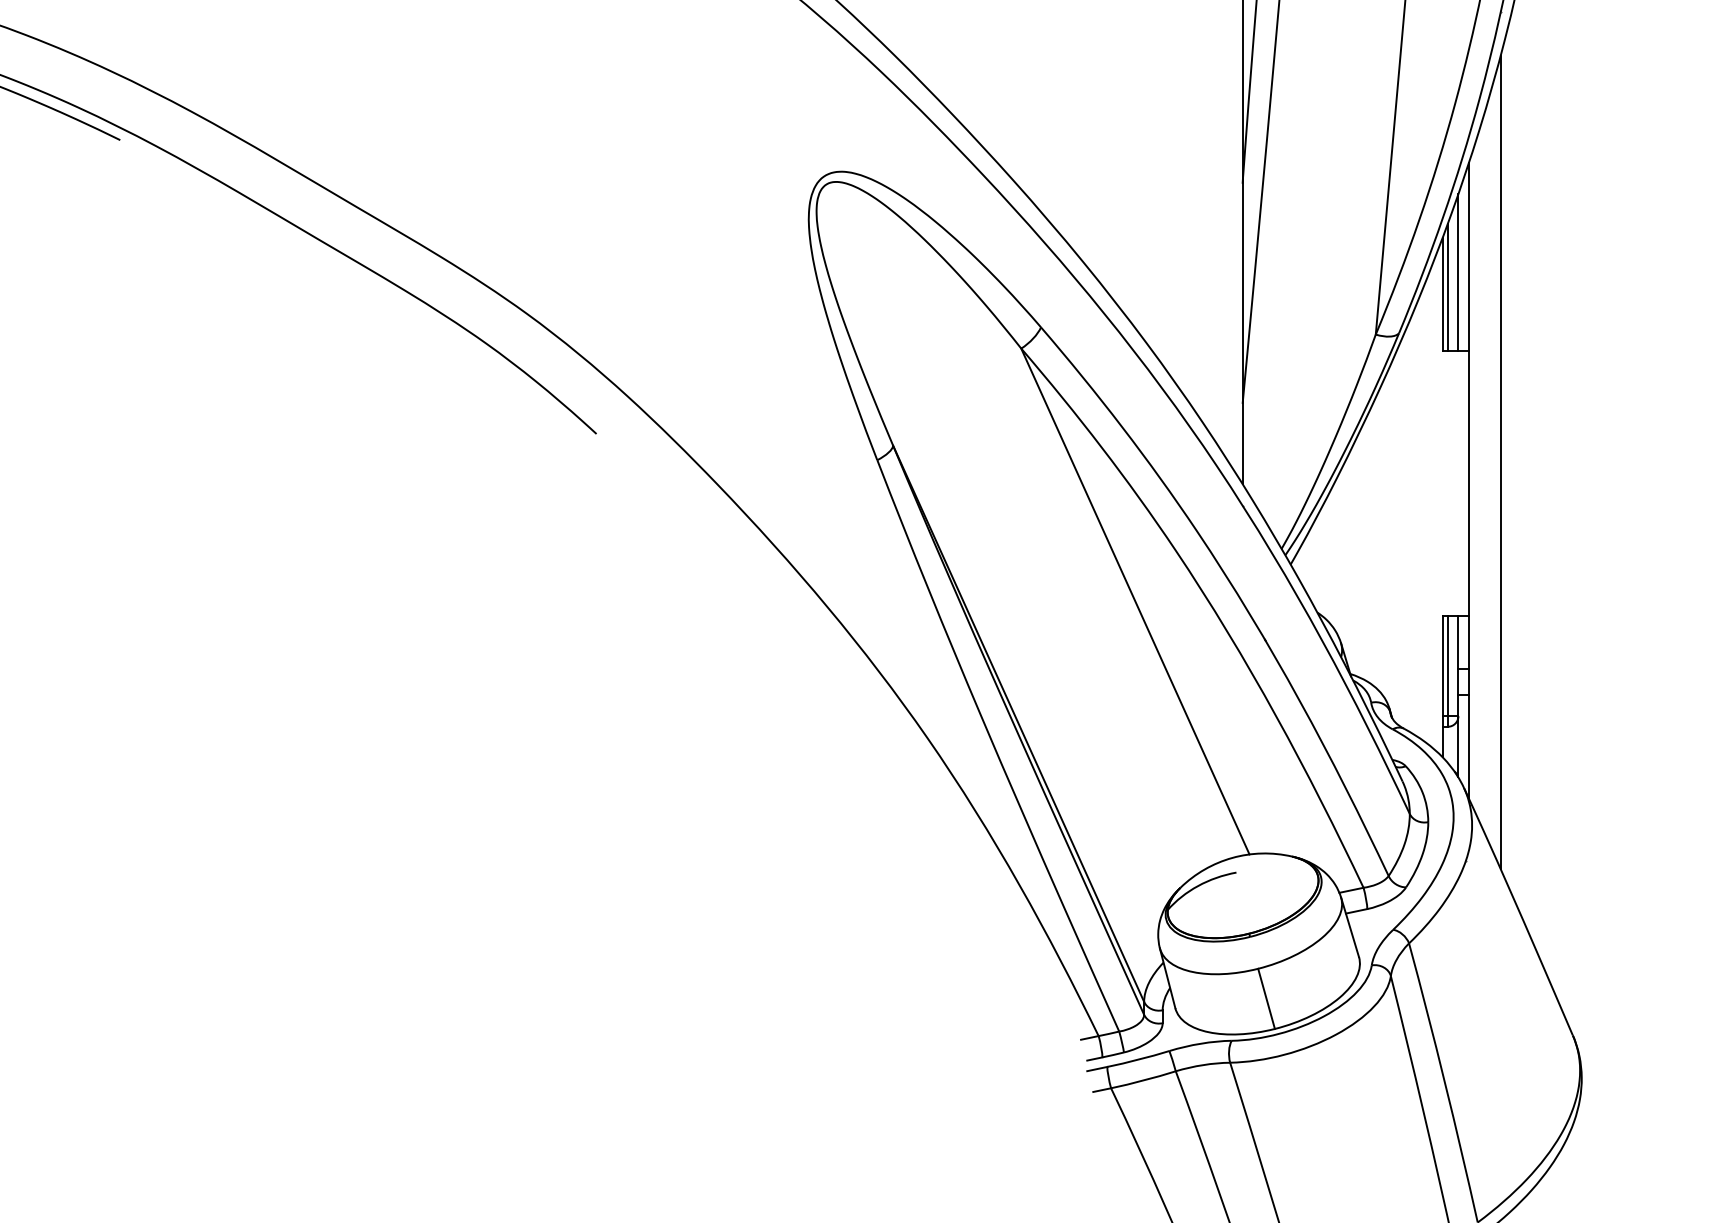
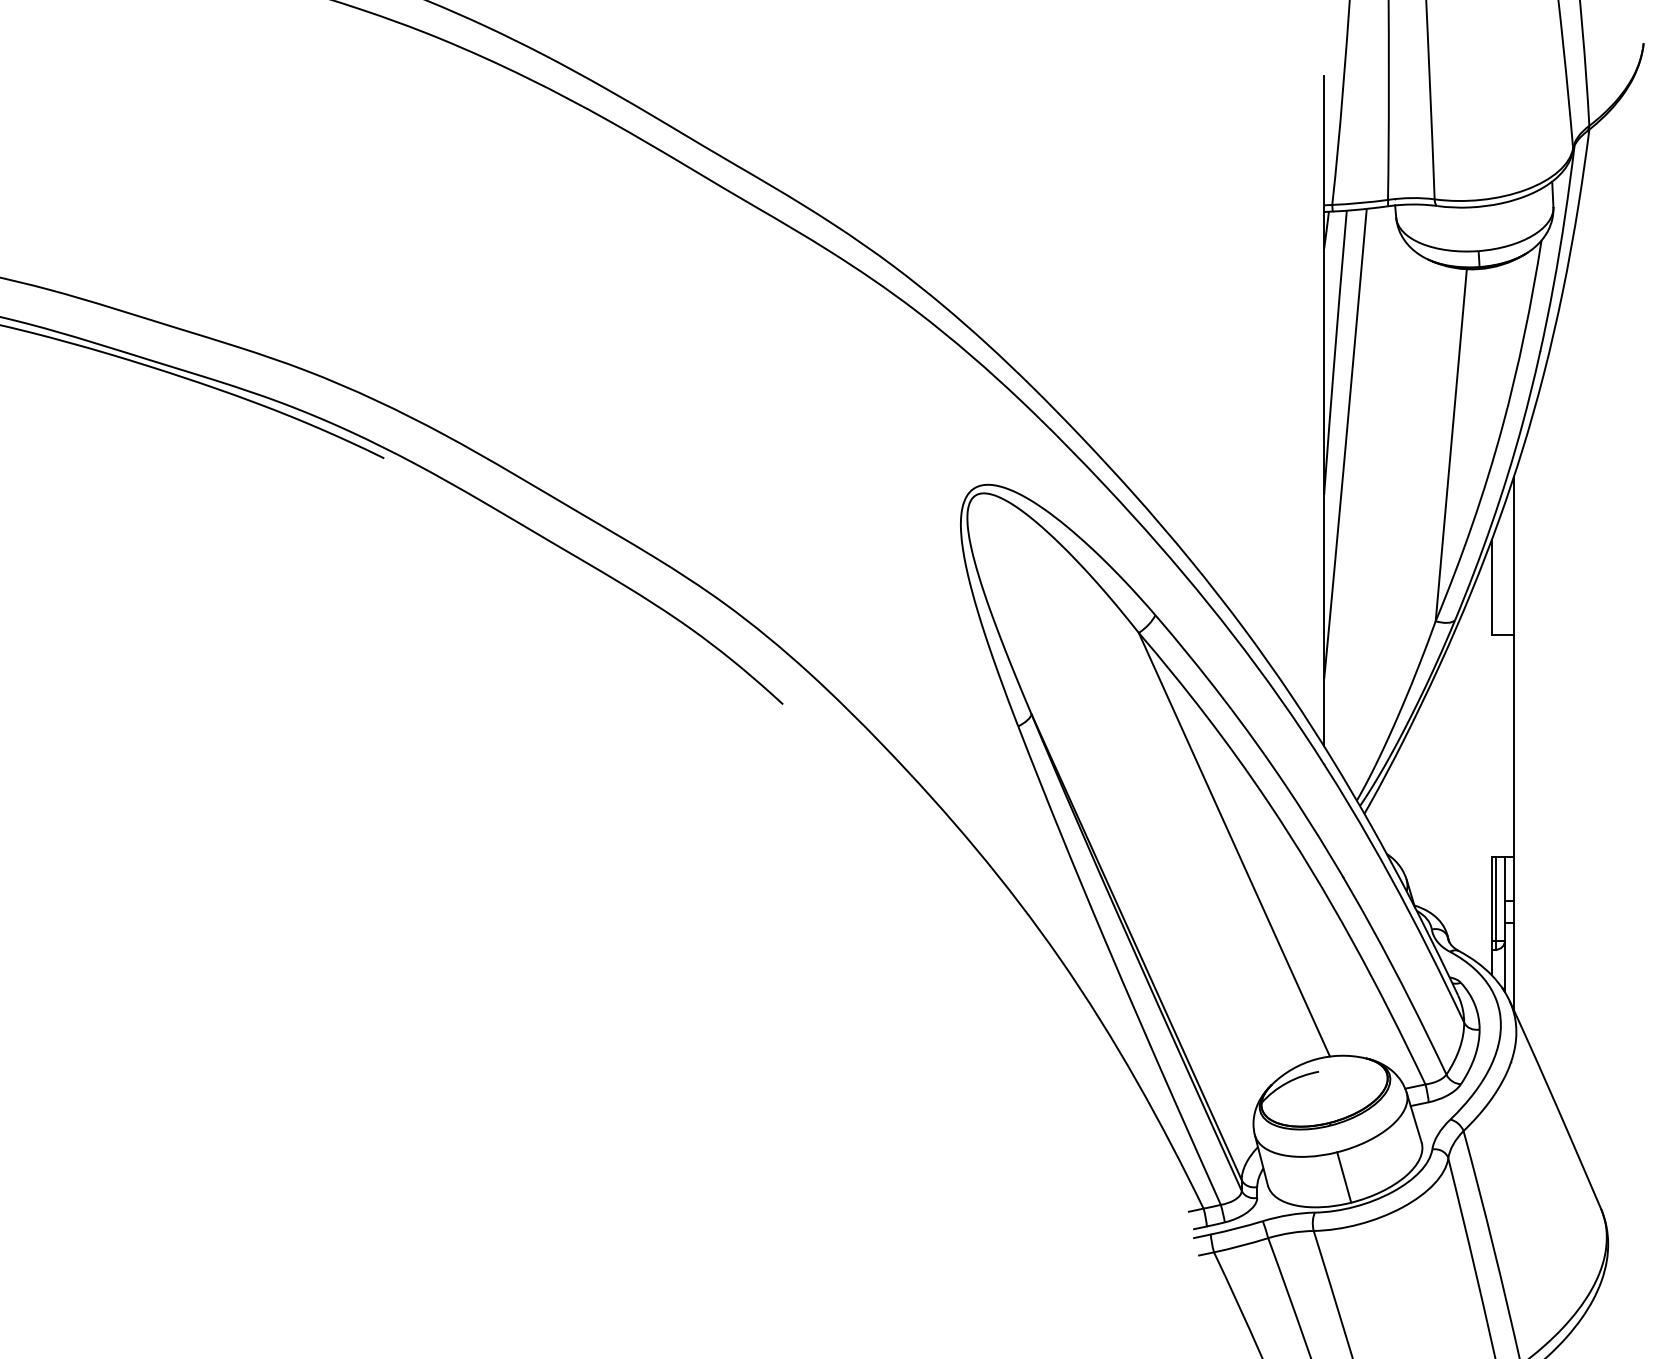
line: (1457, 271) -> (1504, 568), removed
line: (1448, 287) -> (1496, 581), removed
line: (1500, 461) -> (1540, 727), removed

